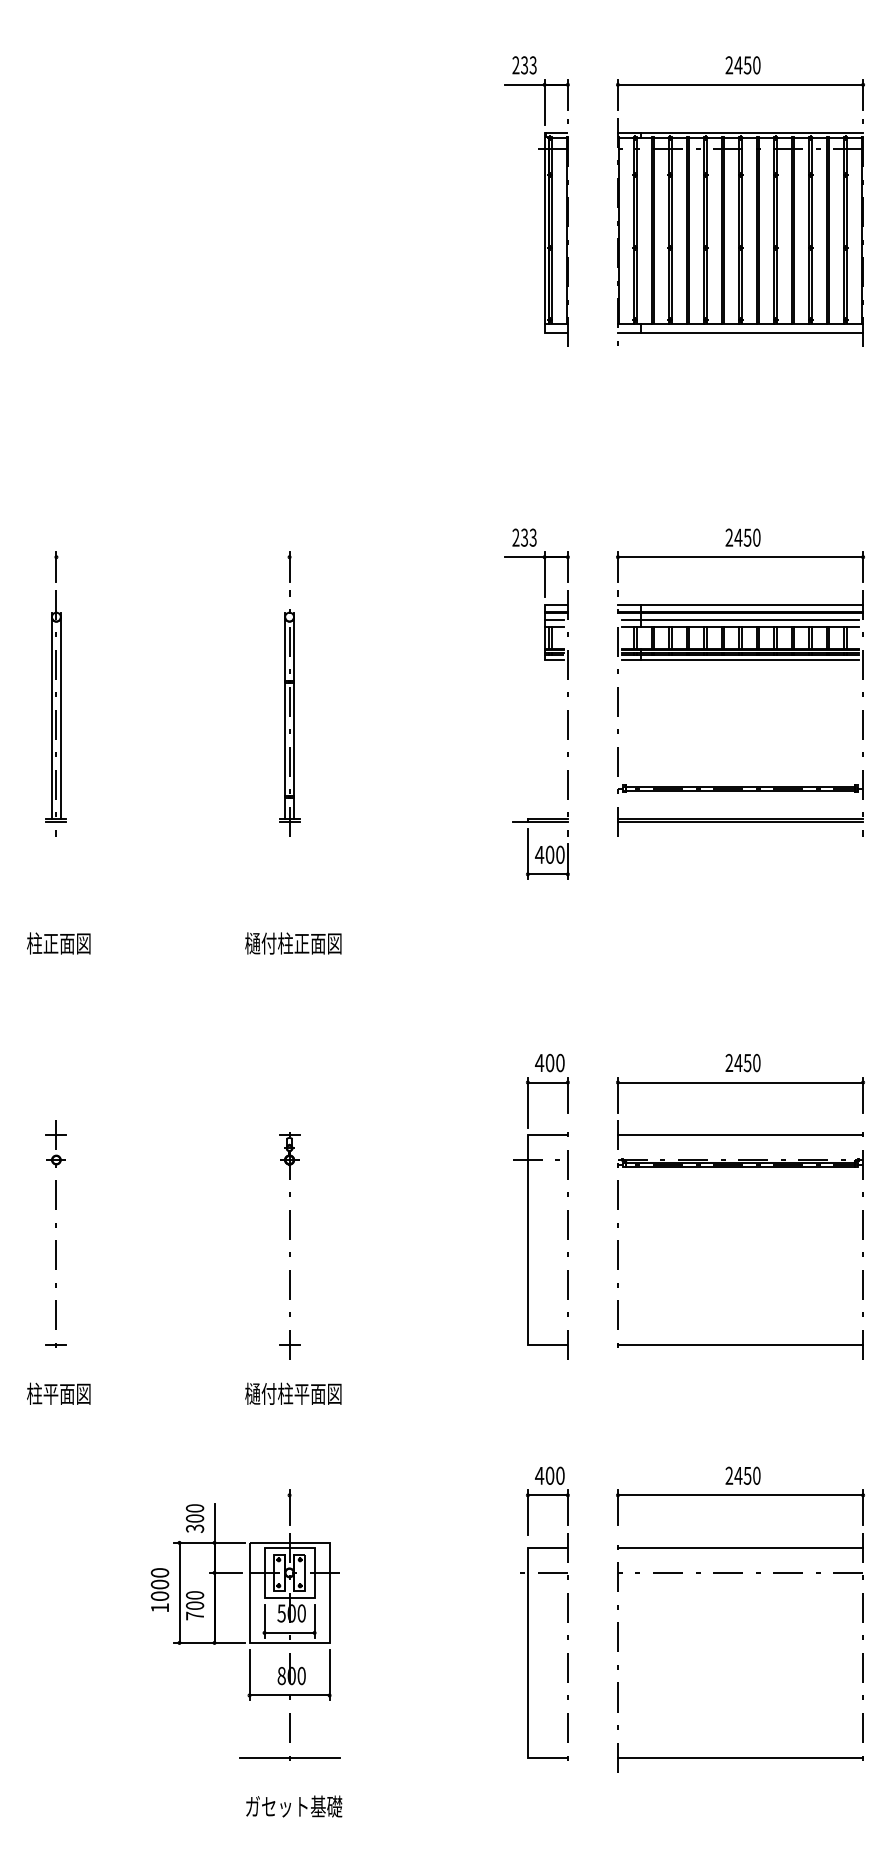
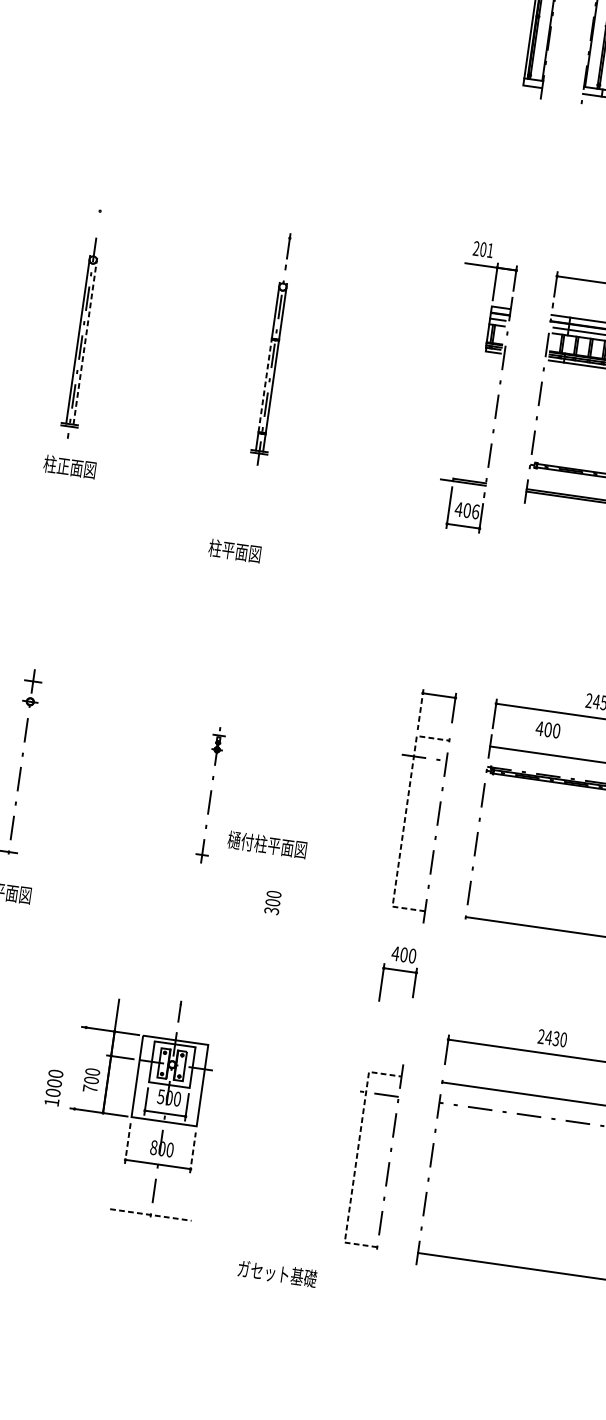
text: (528, 537) -> (486, 249), 233 -> 201
line: (56, 567) -> (99, 219), removed
line: (60, 715) -> (85, 340), solid -> dashed
line: (285, 739) -> (265, 386), solid -> dashed
text: (560, 854) -> (475, 511), 400 -> 406
text: (58, 943) -> (69, 467), moved
text: (293, 943) -> (248, 553), 樋付柱正面図 -> 柱平面図
text: (549, 1062) -> (547, 729), moved
line: (527, 1103) -> (420, 710), solid -> dashed
line: (527, 1239) -> (404, 820), solid -> dashed
part: (289, 1245) -> (210, 798), size x0.7
text: (293, 1393) -> (267, 844), moved
text: (747, 1475) -> (556, 1038), 2450 -> 2430
part: (547, 1500) -> (399, 974), moved
part: (289, 1507) -> (179, 1011), size x0.7
text: (195, 1518) -> (273, 902), moved
text: (159, 1589) -> (53, 1087), moved
line: (179, 1592) -> (80, 1067), removed
line: (527, 1652) -> (356, 1157), solid -> dashed
line: (329, 1674) -> (192, 1152), solid -> dashed
line: (249, 1675) -> (127, 1143), solid -> dashed
line: (290, 1757) -> (151, 1215), solid -> dashed
text: (294, 1806) -> (277, 1273), moved

